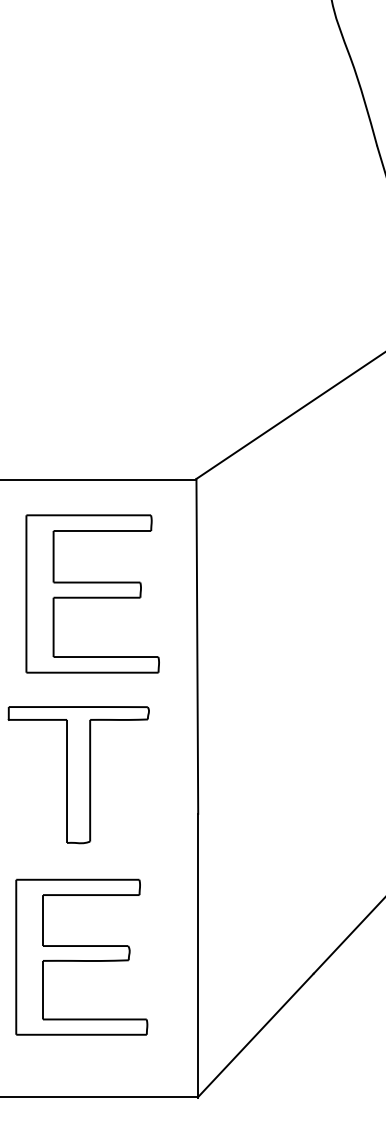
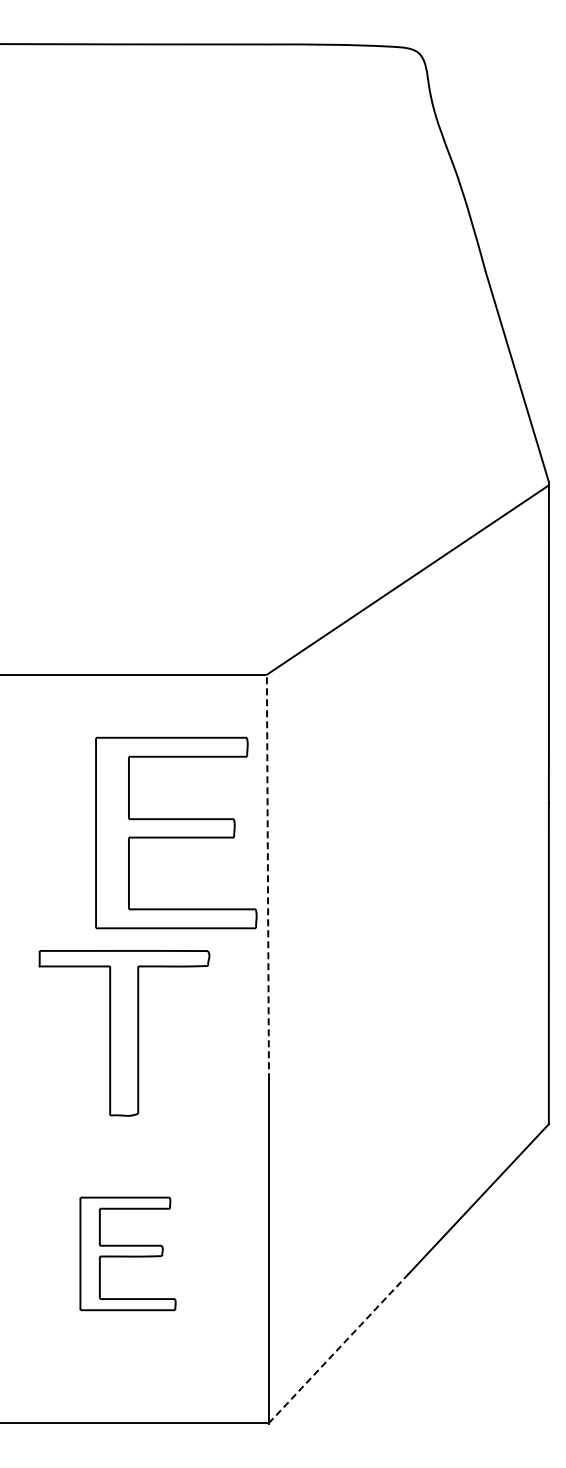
part: (92, 593) -> (176, 832), moved
line: (196, 646) -> (267, 877), solid -> dashed
part: (81, 956) -> (127, 1253), size x0.6
line: (255, 1035) -> (338, 1348), solid -> dashed

